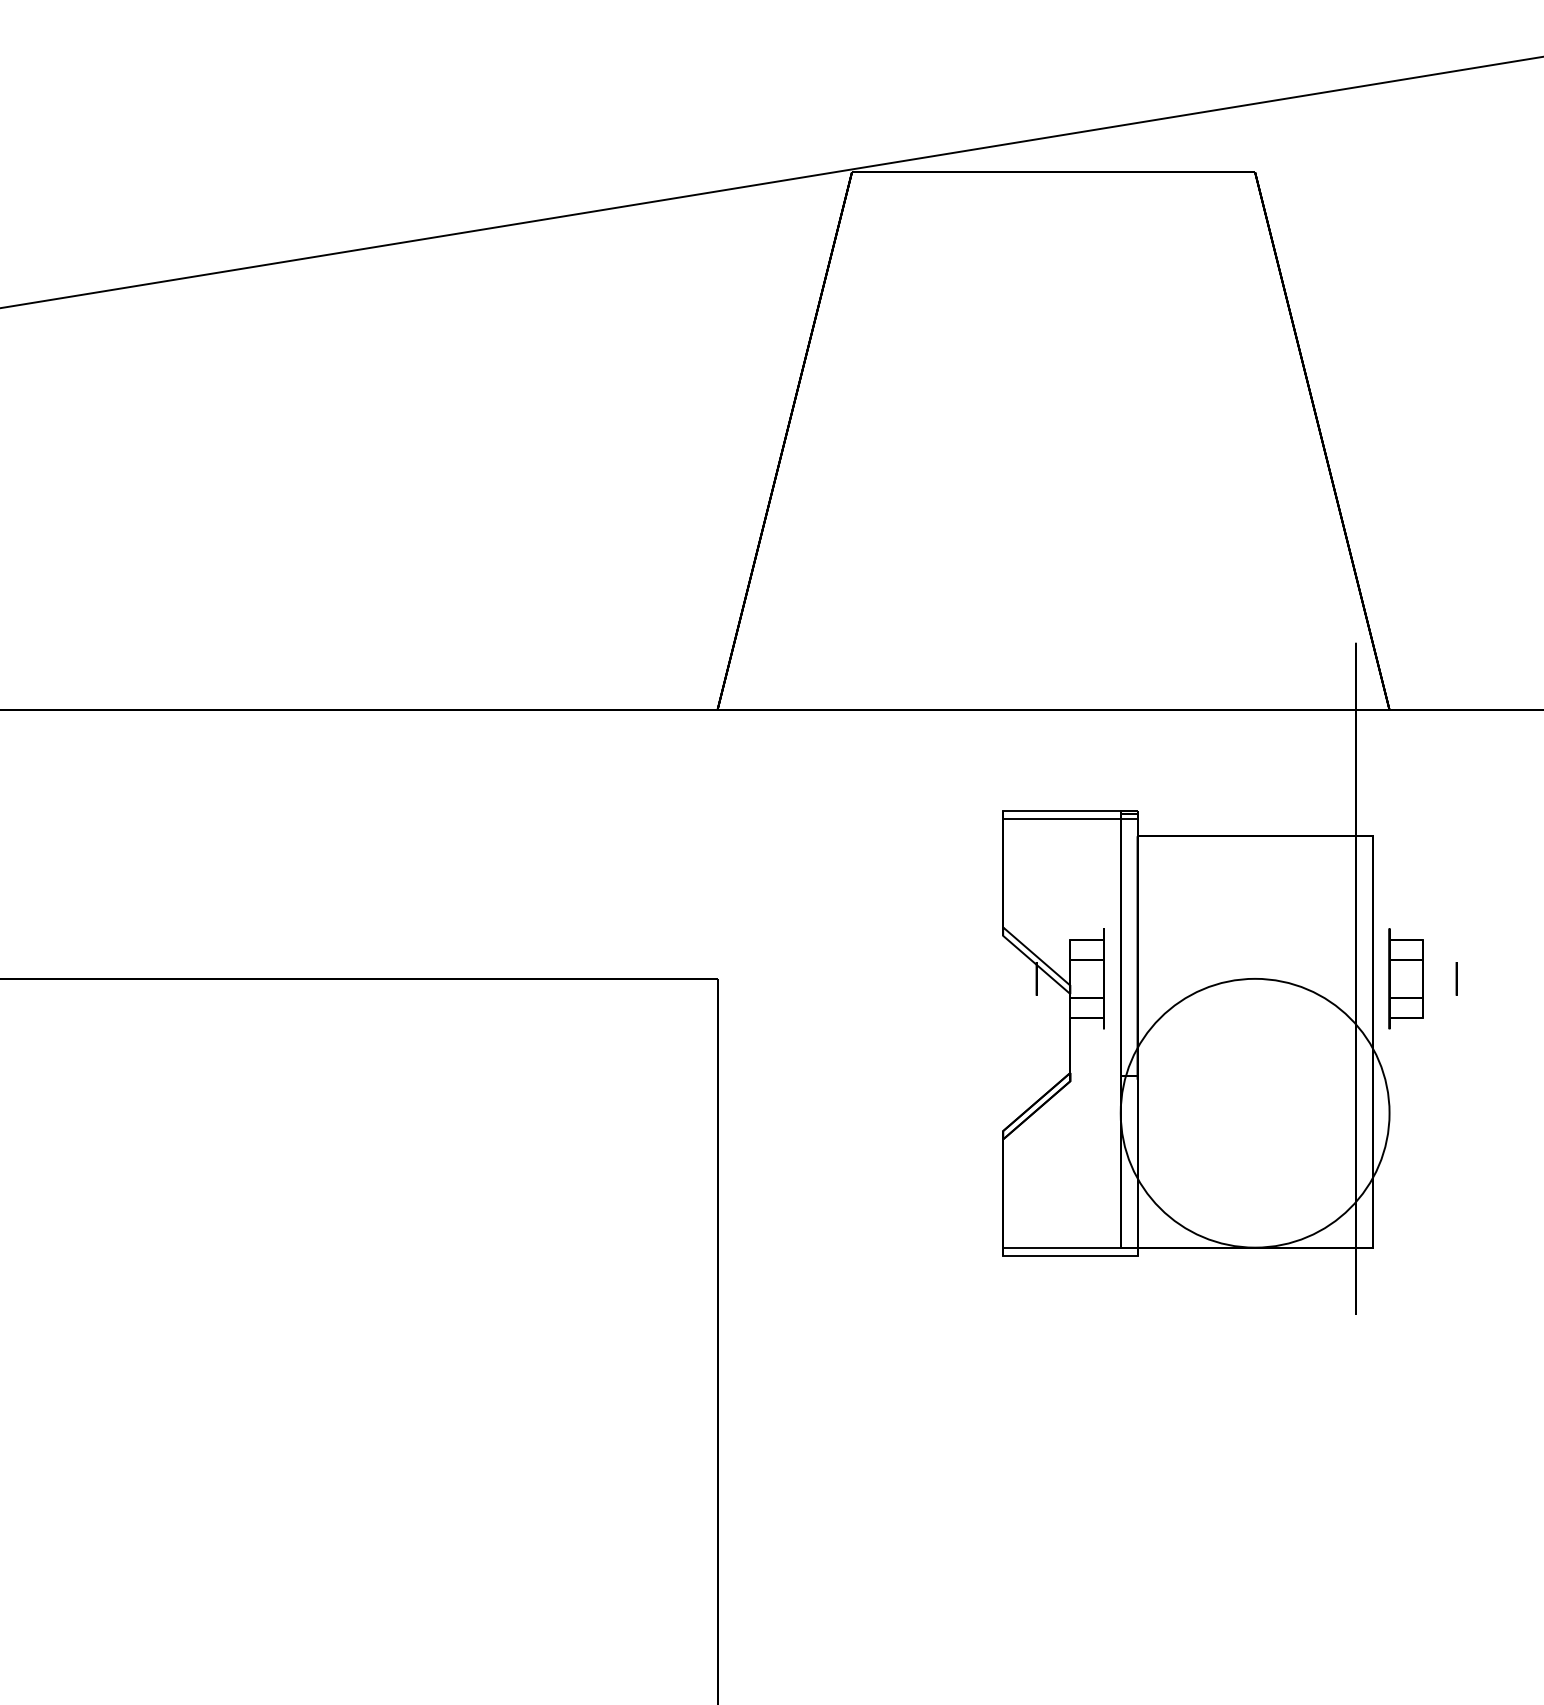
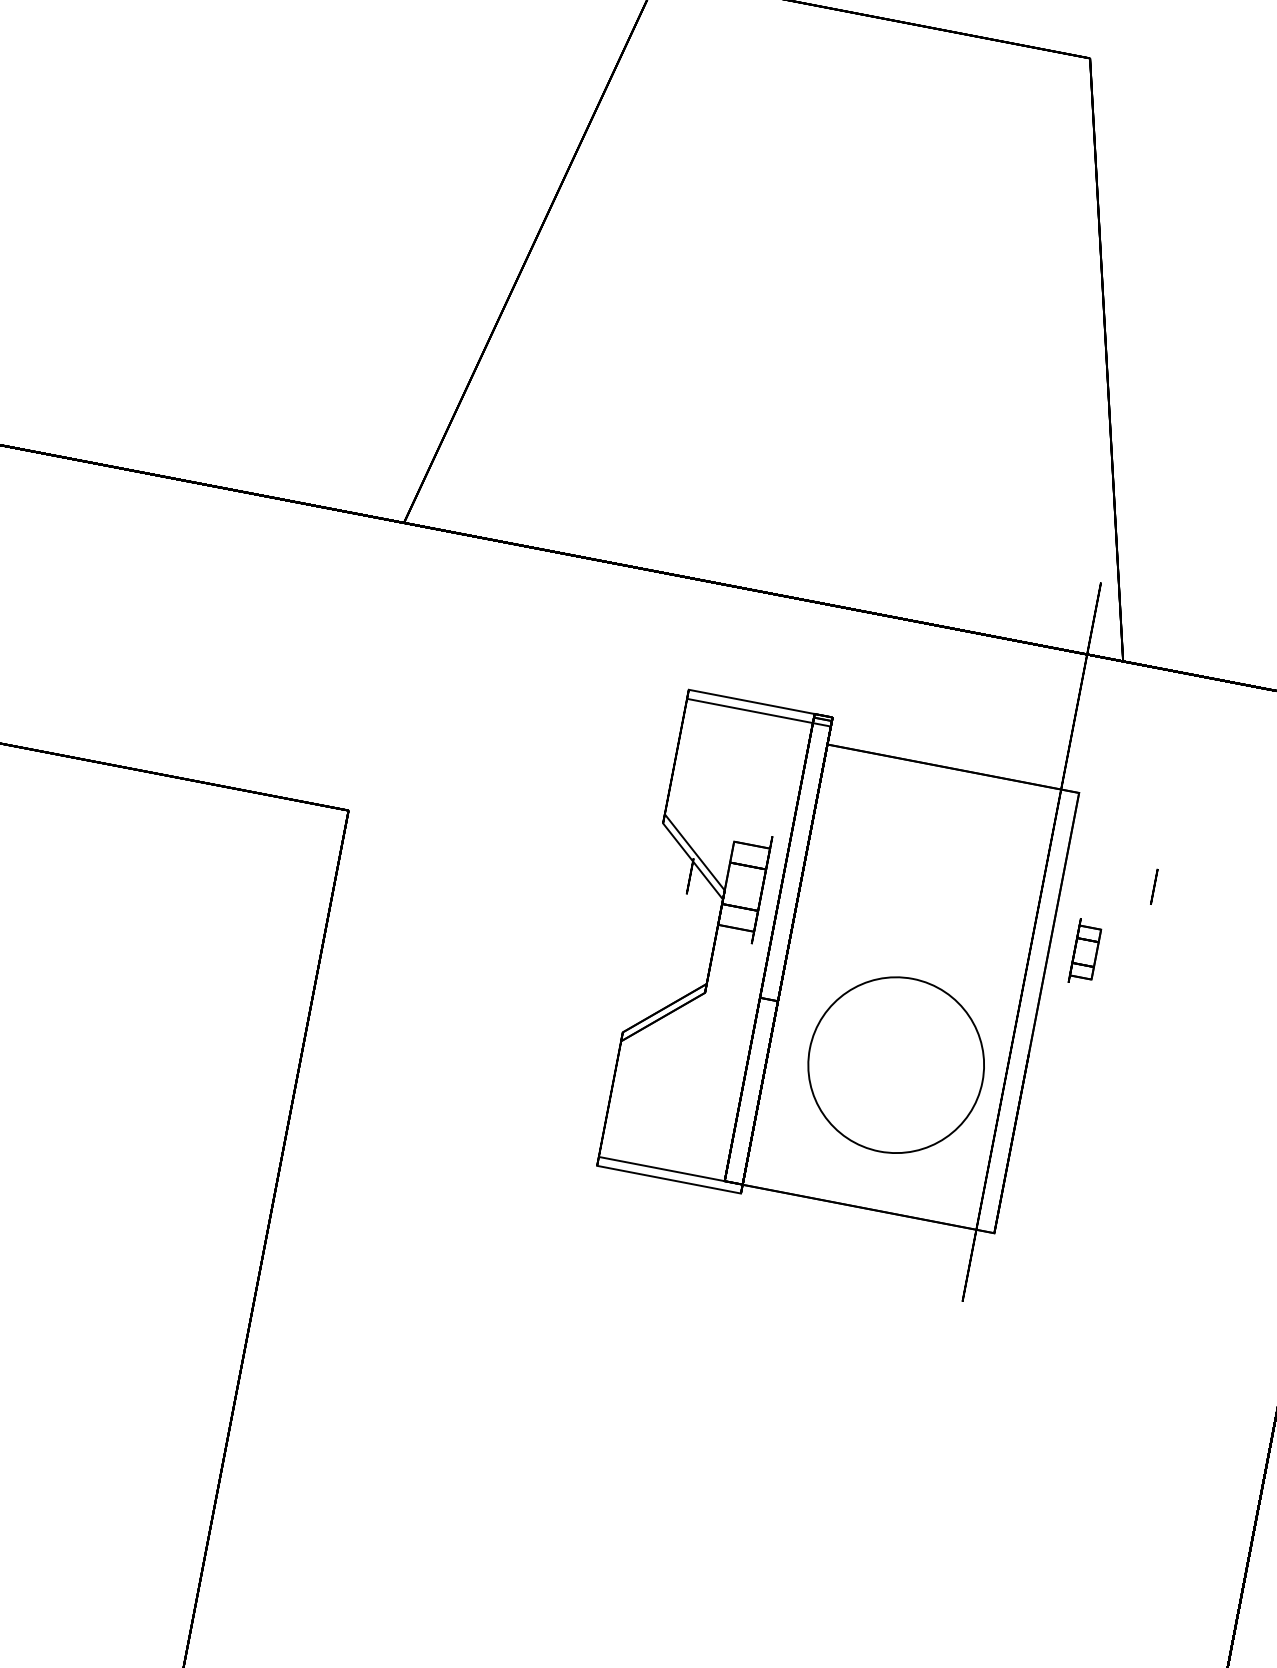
part: (1405, 978) -> (1084, 951), size x0.6
circle: (1456, 978) -> (1154, 886), moved
circle: (1254, 1112) -> (895, 1064), size x0.6

